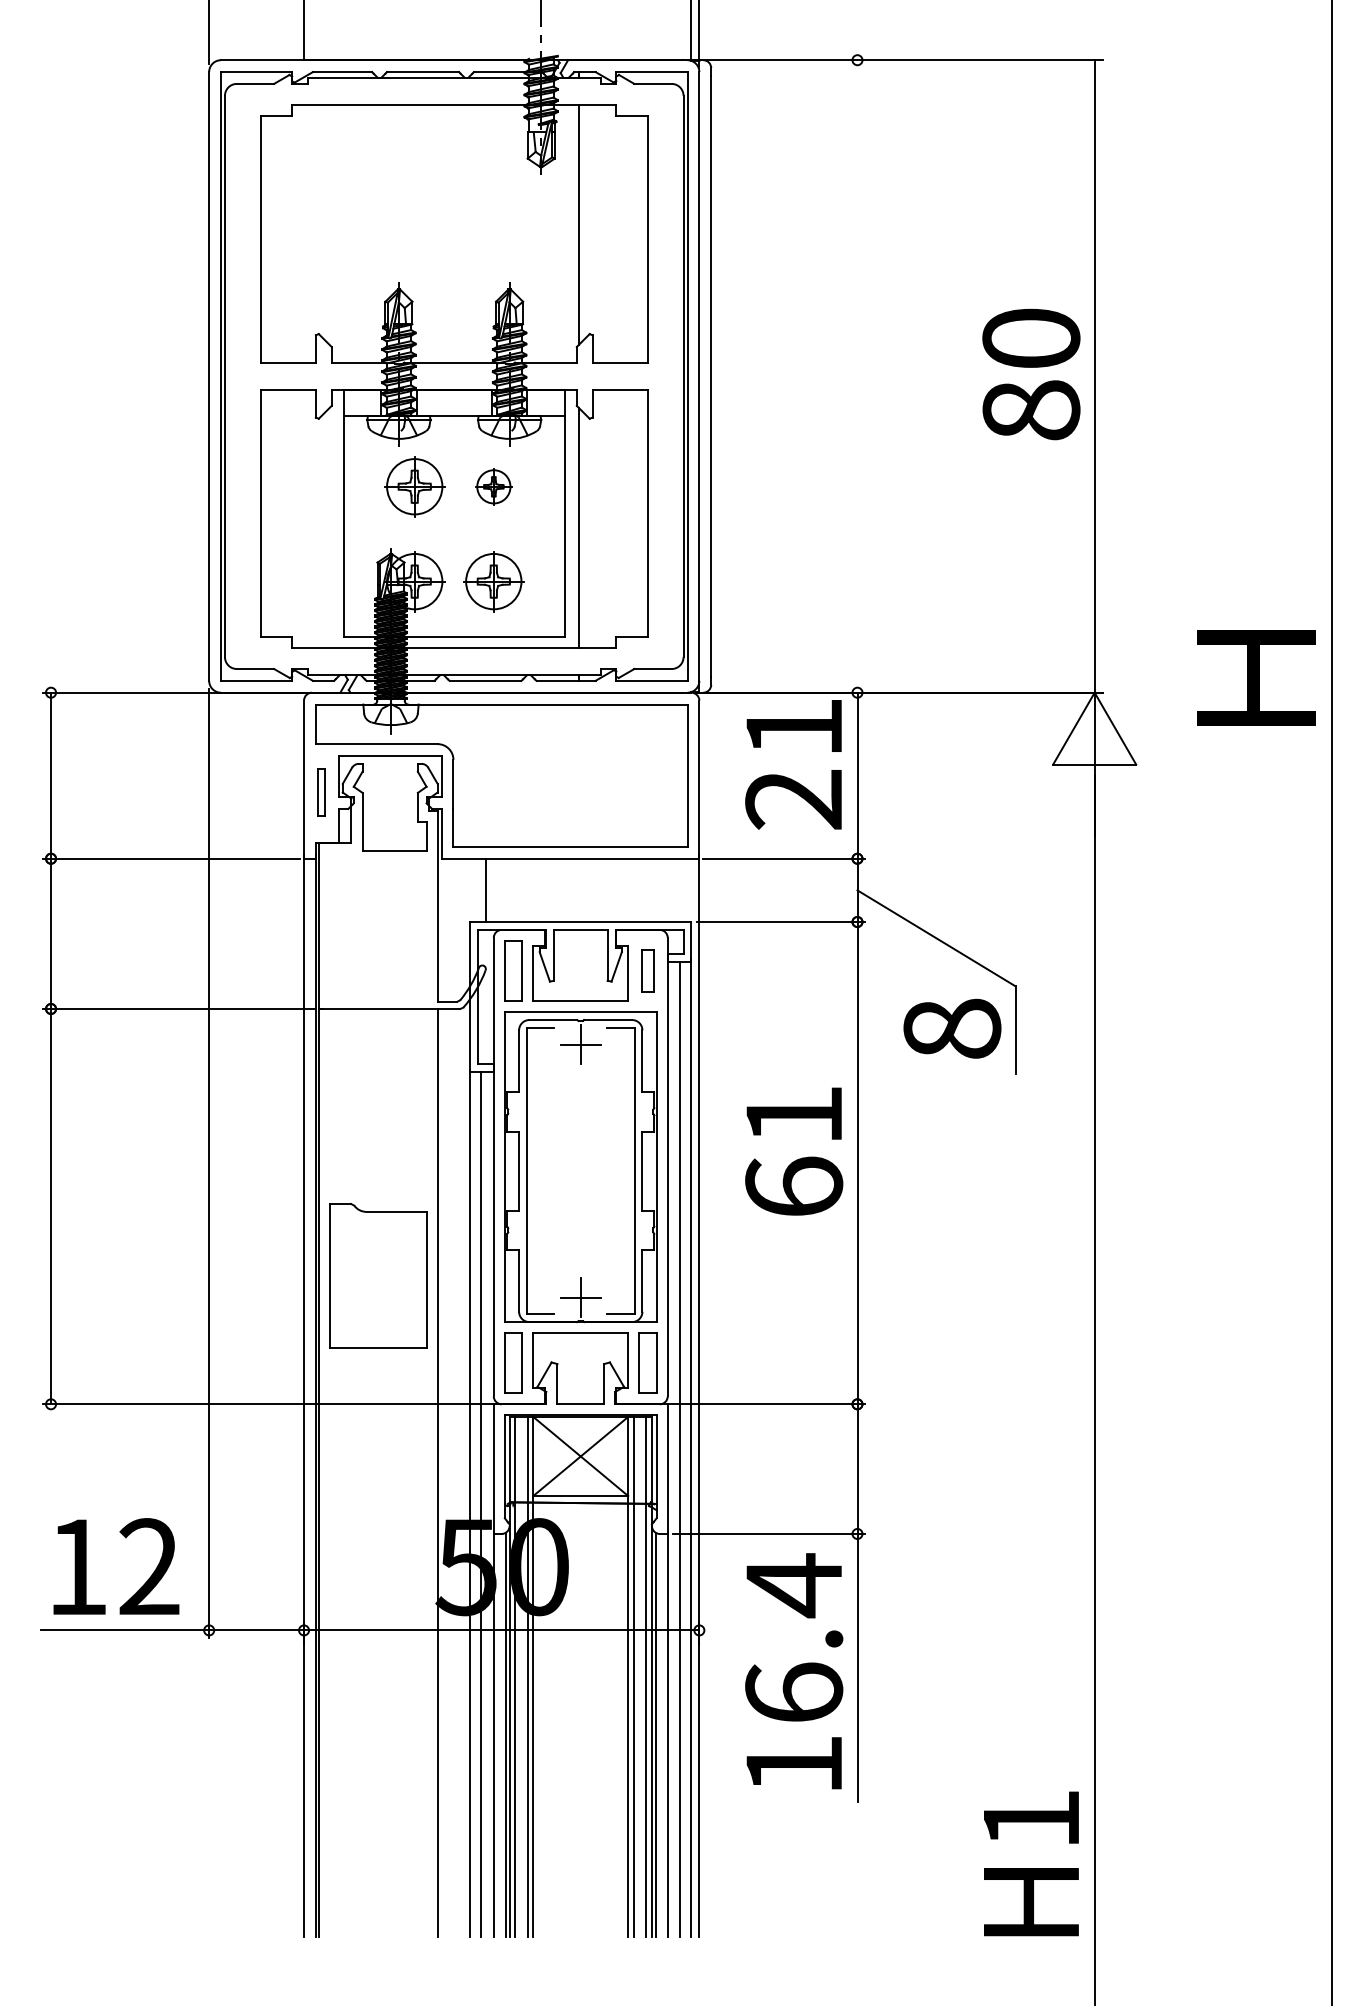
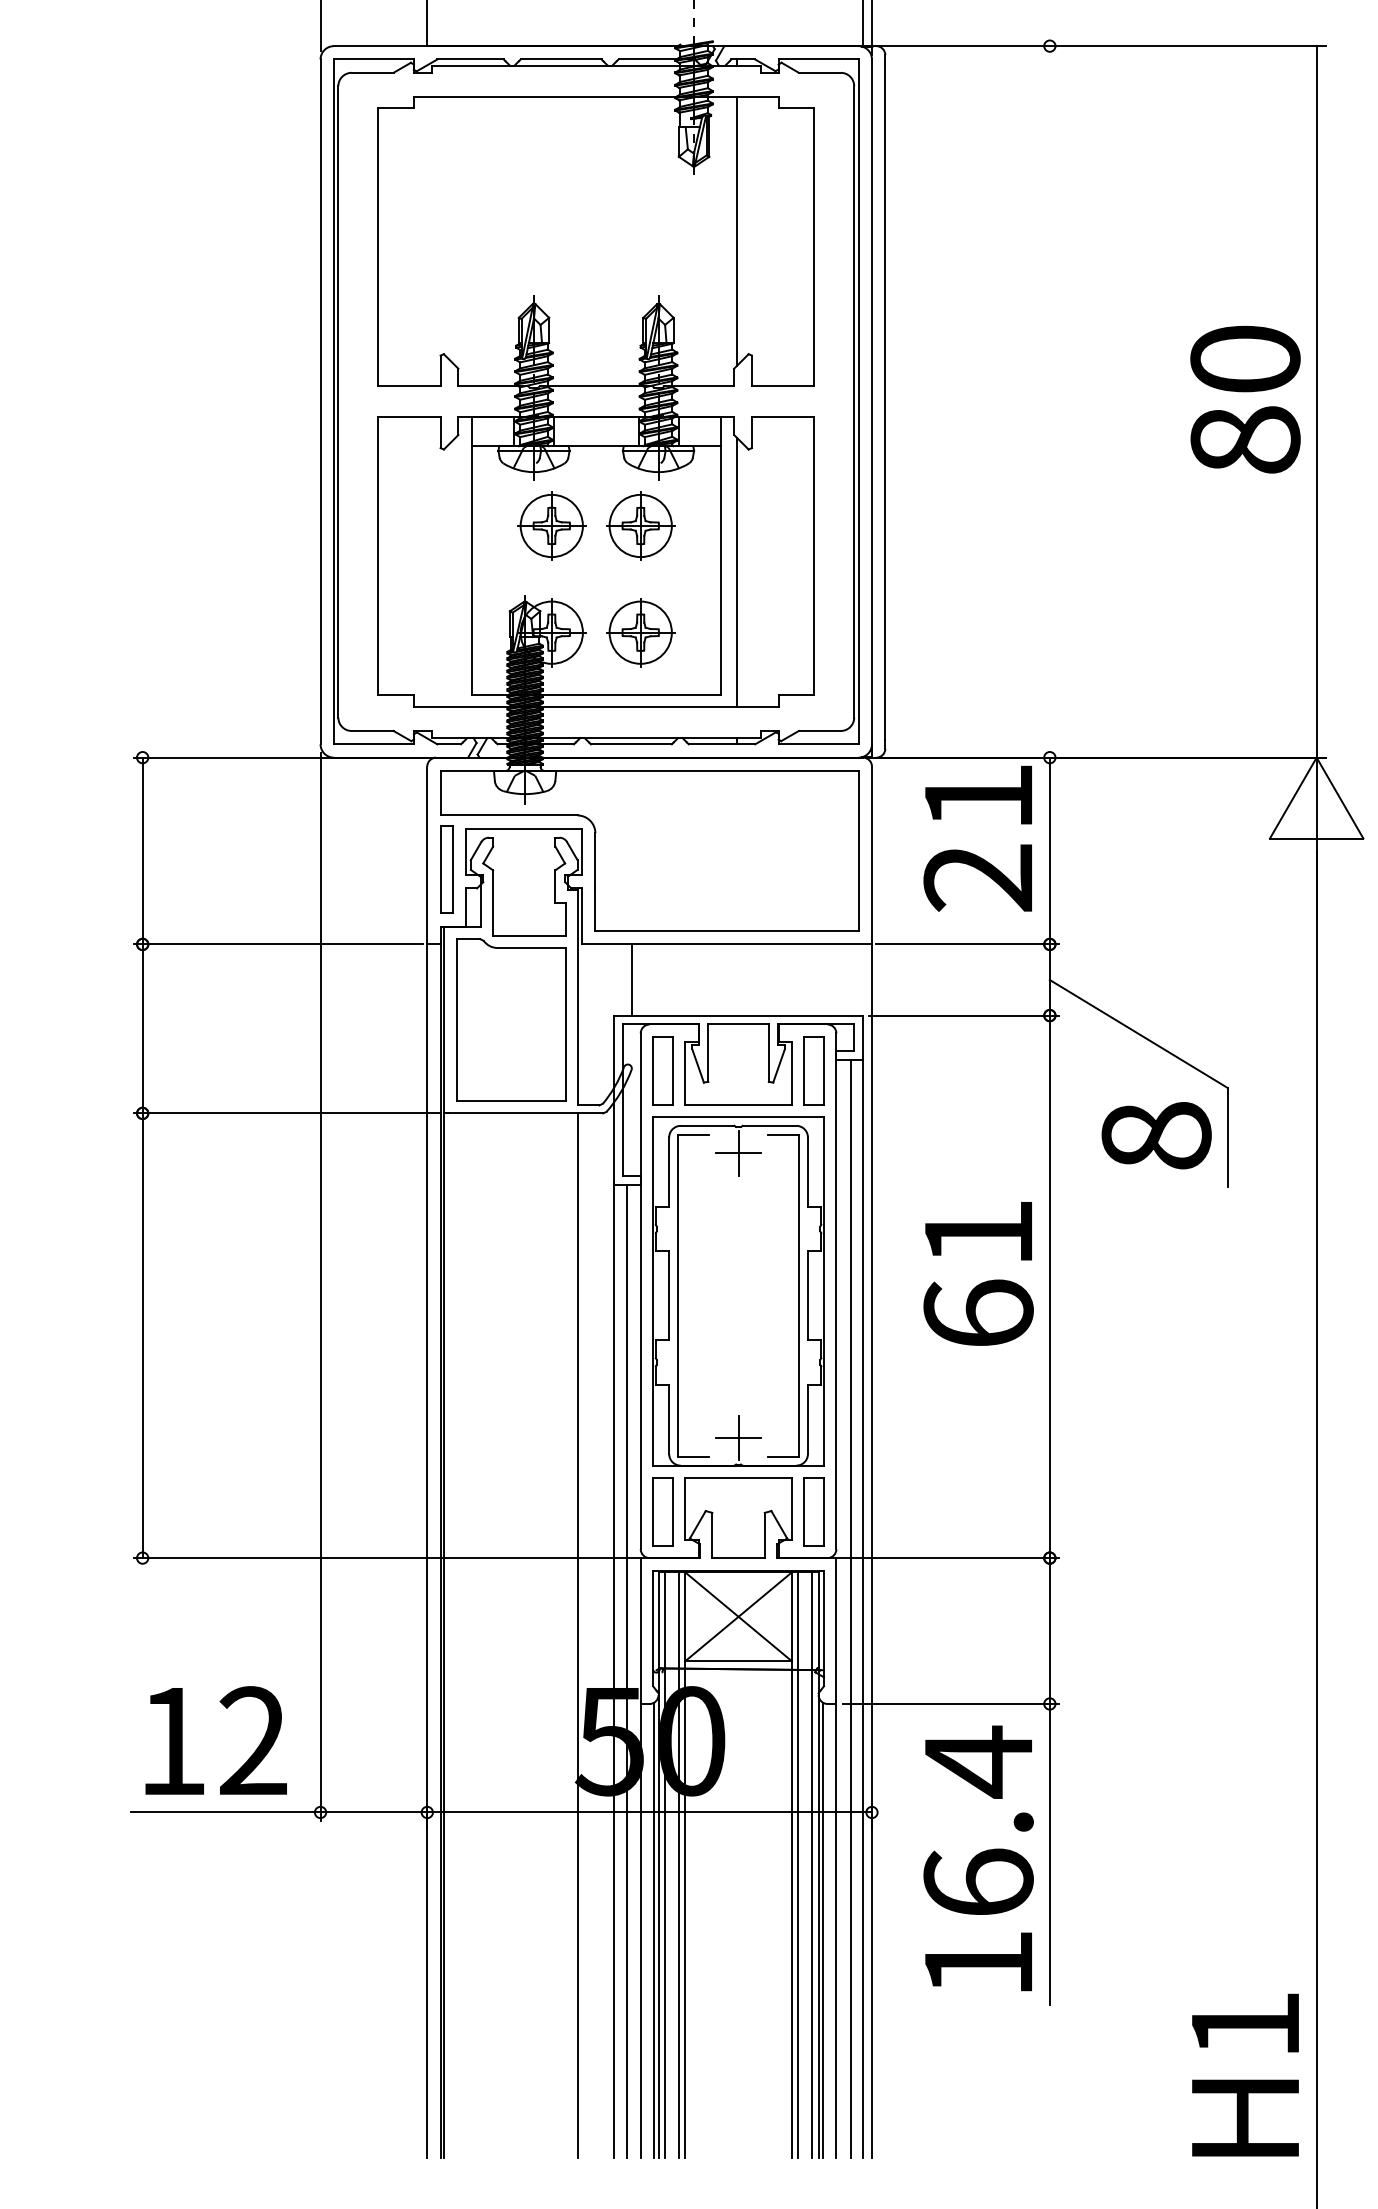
part: (493, 486) -> (640, 525), size x1.67
part: (321, 792) -> (446, 869), size x1.67
part: (647, 970) -> (813, 1070), size x1.43
part: (378, 1275) -> (511, 1019), moved

